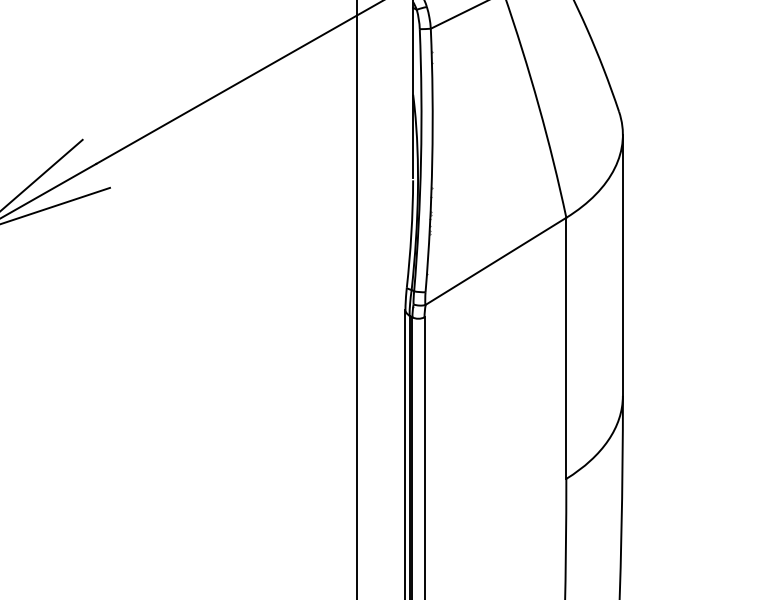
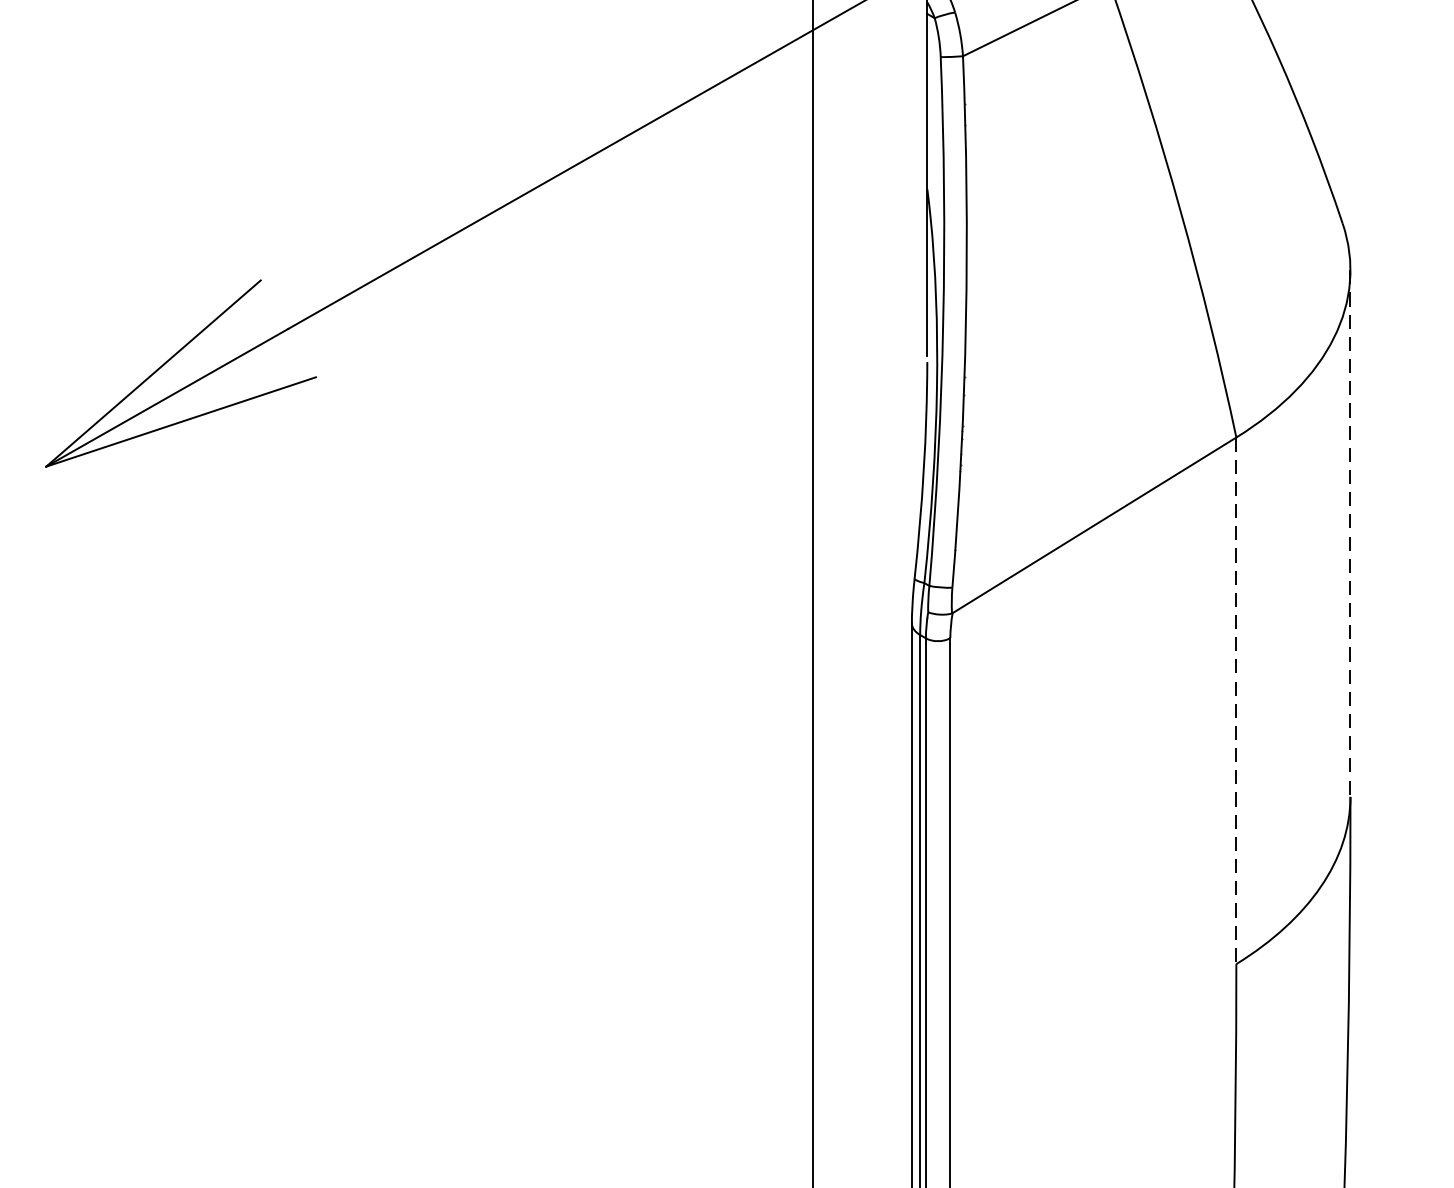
line: (622, 265) -> (1349, 533), solid -> dashed
line: (566, 348) -> (1236, 701), solid -> dashed

